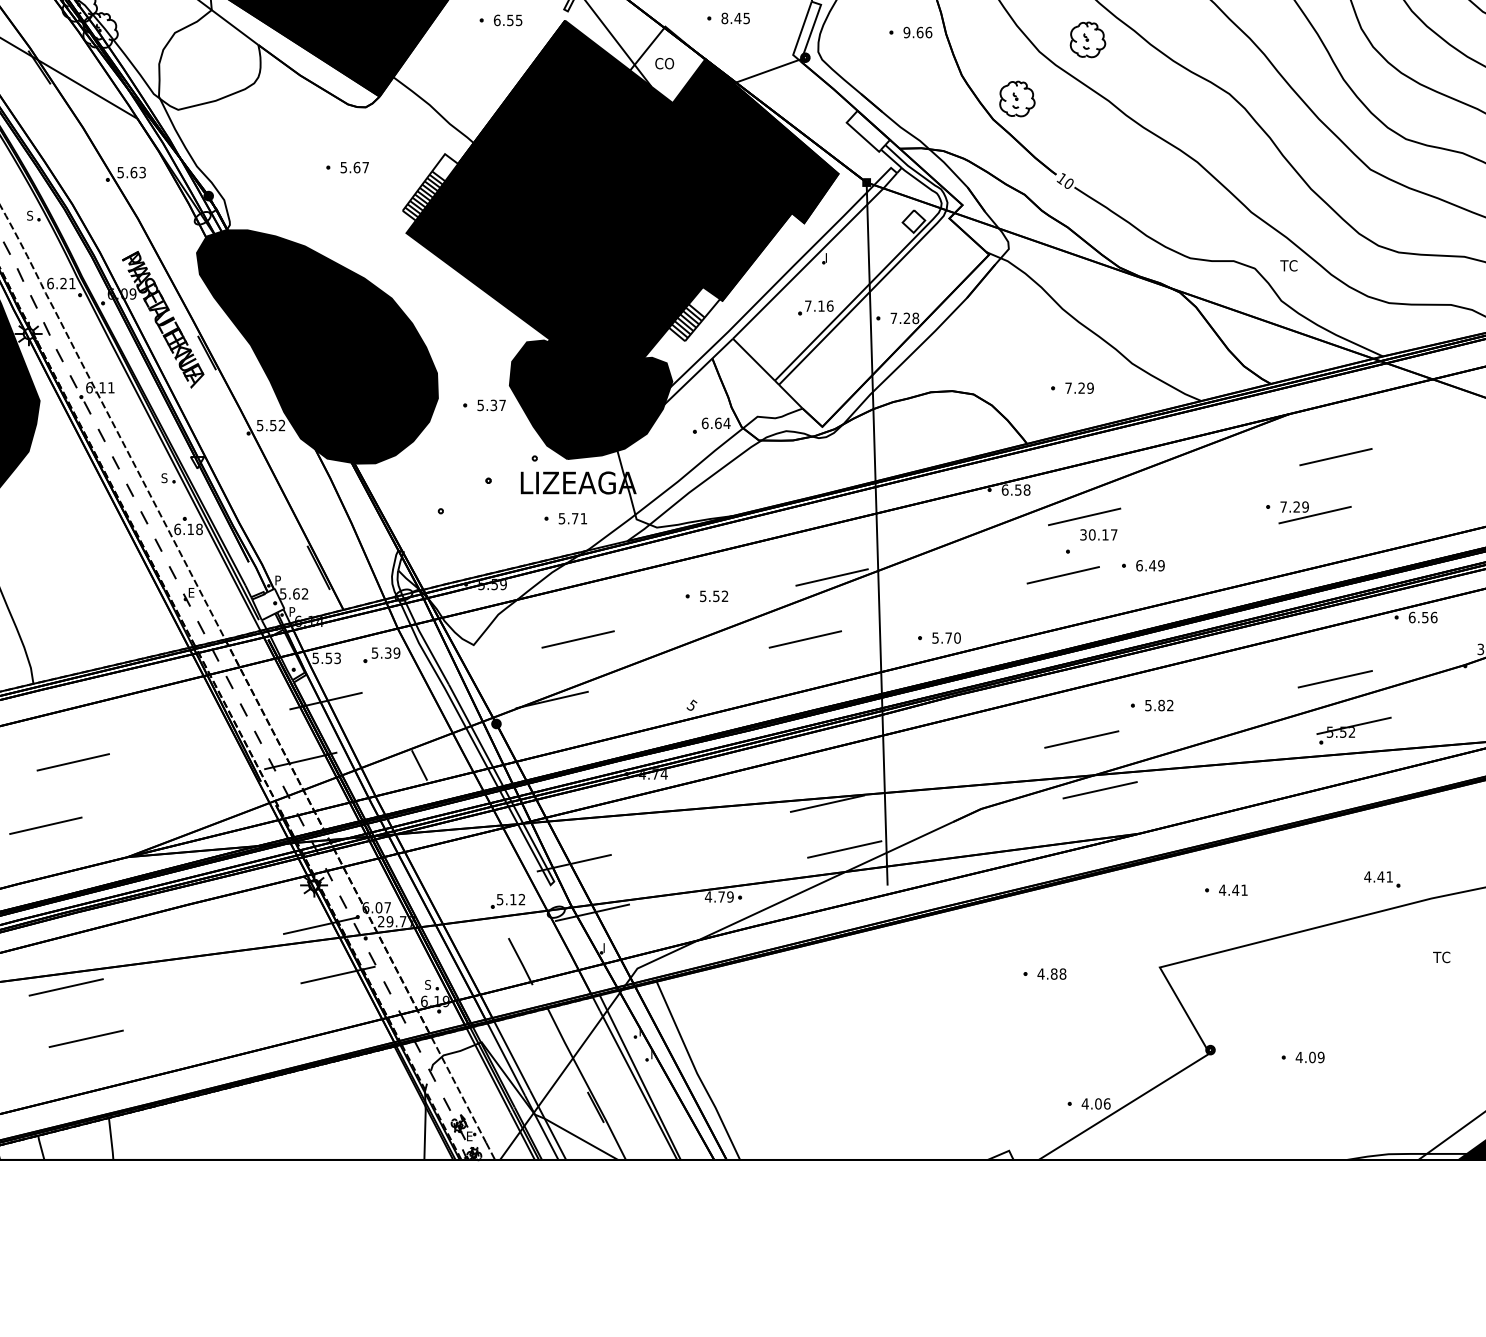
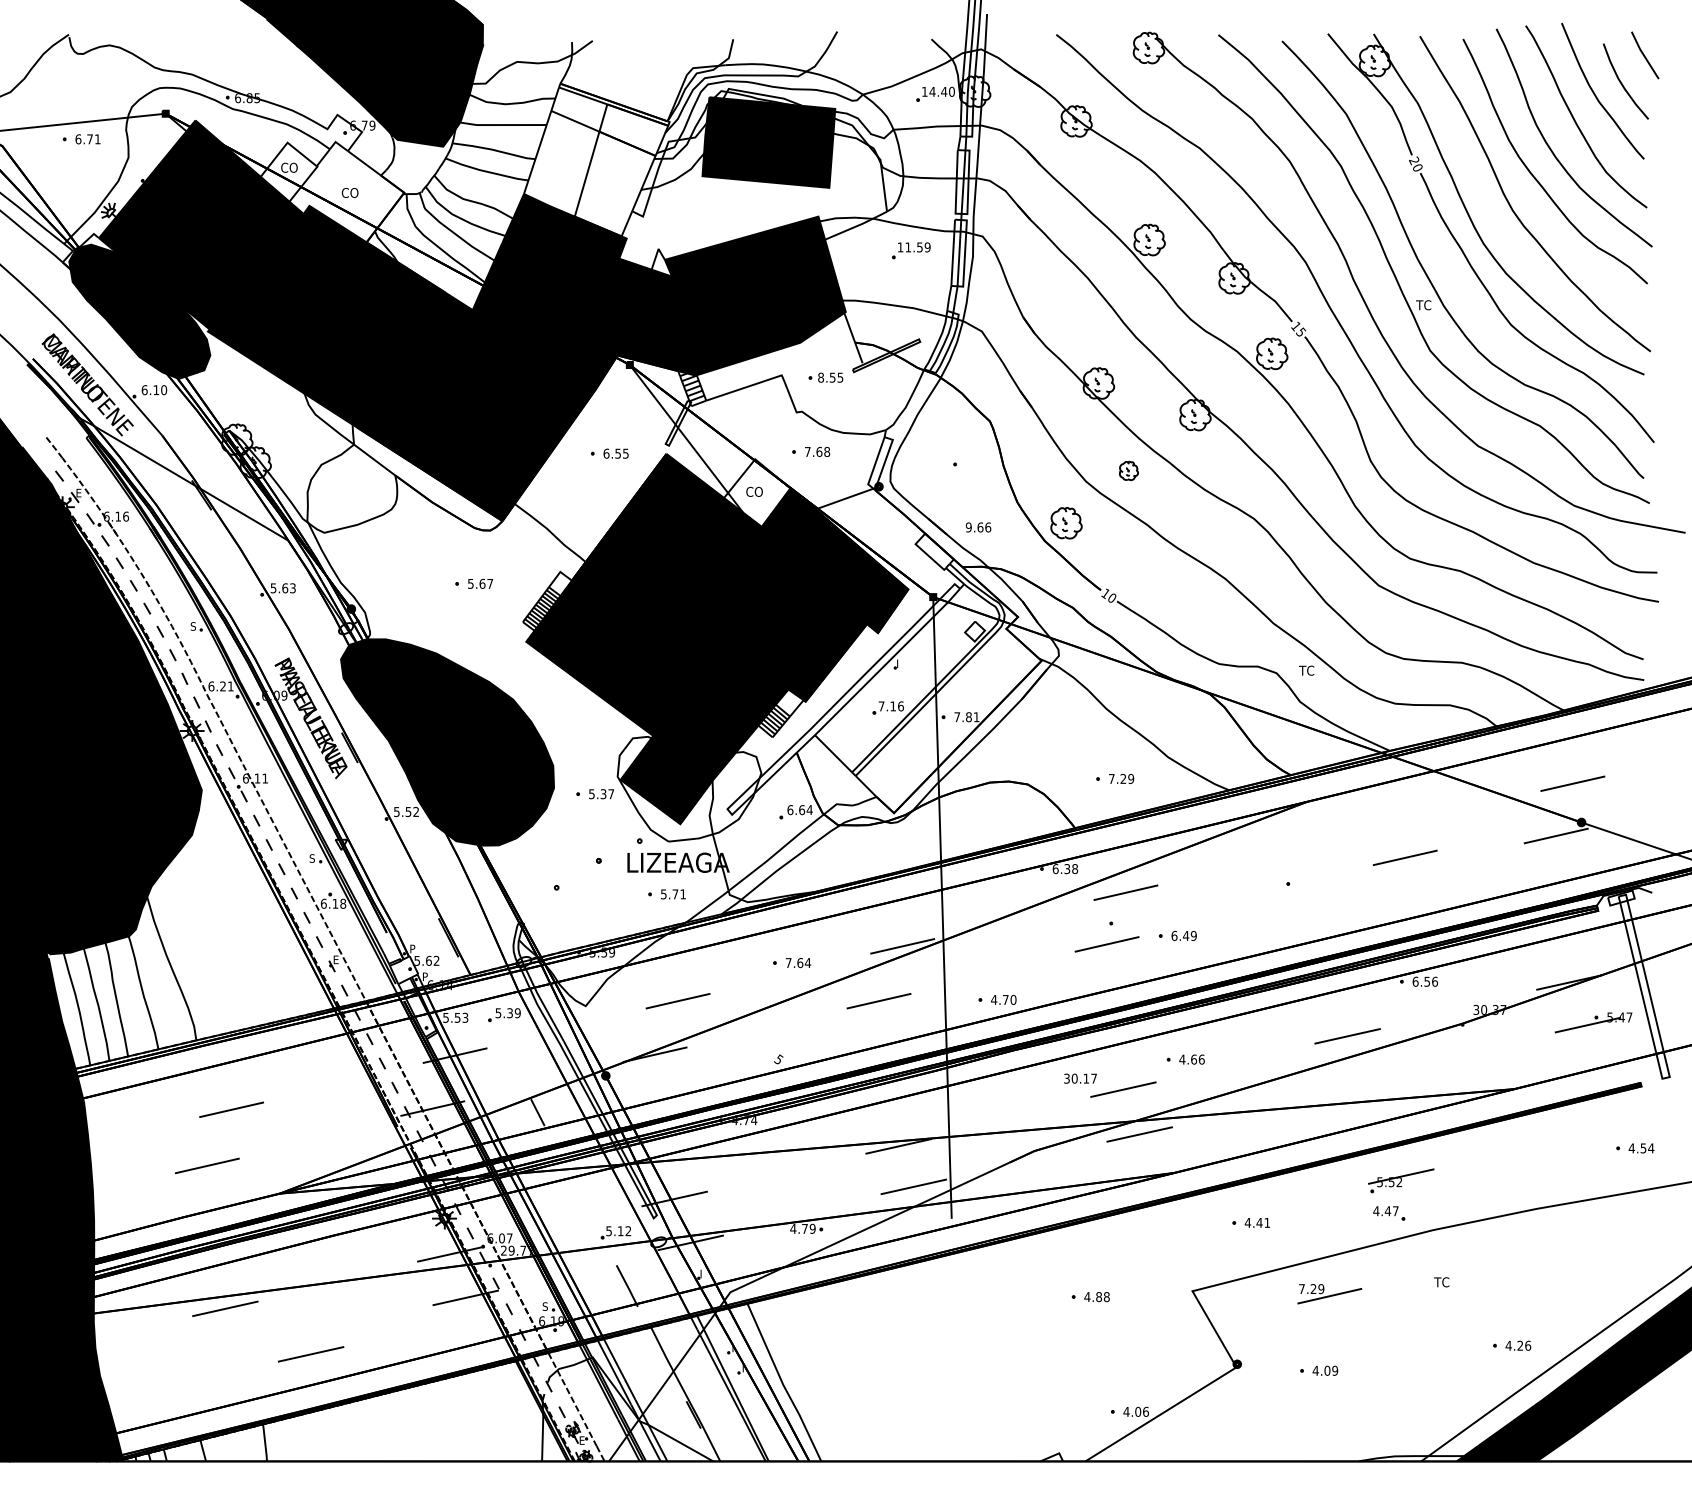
text: (735, 19) -> (817, 452), 8.45 -> 7.68
text: (917, 32) -> (978, 527), moved
part: (1087, 39) -> (1128, 470), size x0.6
text: (911, 318) -> (972, 717), 7.28 -> 7.81
fill: (591, 398) -> (689, 788), removed
line: (1335, 456) -> (1404, 857), moved
text: (1018, 489) -> (1067, 868), 6.58 -> 6.38
part: (1314, 513) -> (1329, 1294), moved
text: (1098, 534) -> (1080, 1078), moved
text: (714, 596) -> (798, 963), 5.52 -> 7.64
text: (935, 637) -> (994, 999), 5.70 -> 4.70
text: (1158, 705) -> (1191, 1059), 5.82 -> 4.66
part: (1354, 730) -> (1401, 1180), moved
text: (1389, 877) -> (1395, 1211), 4.41 -> 4.47
line: (85, 1039) -> (310, 1354), moved

